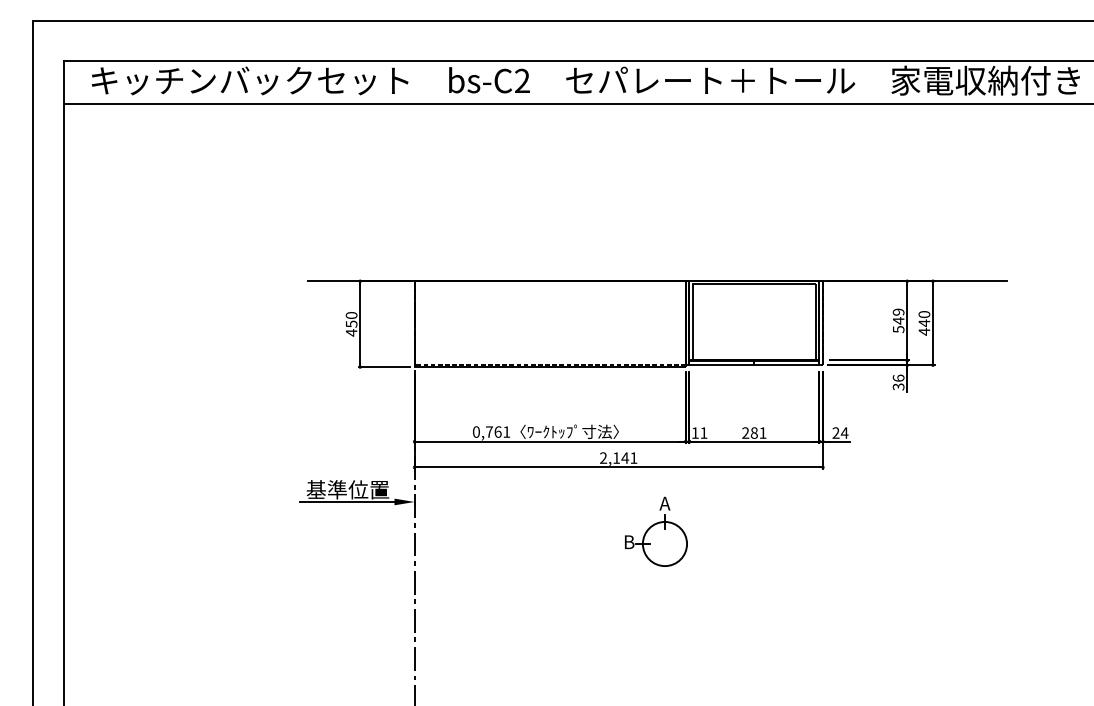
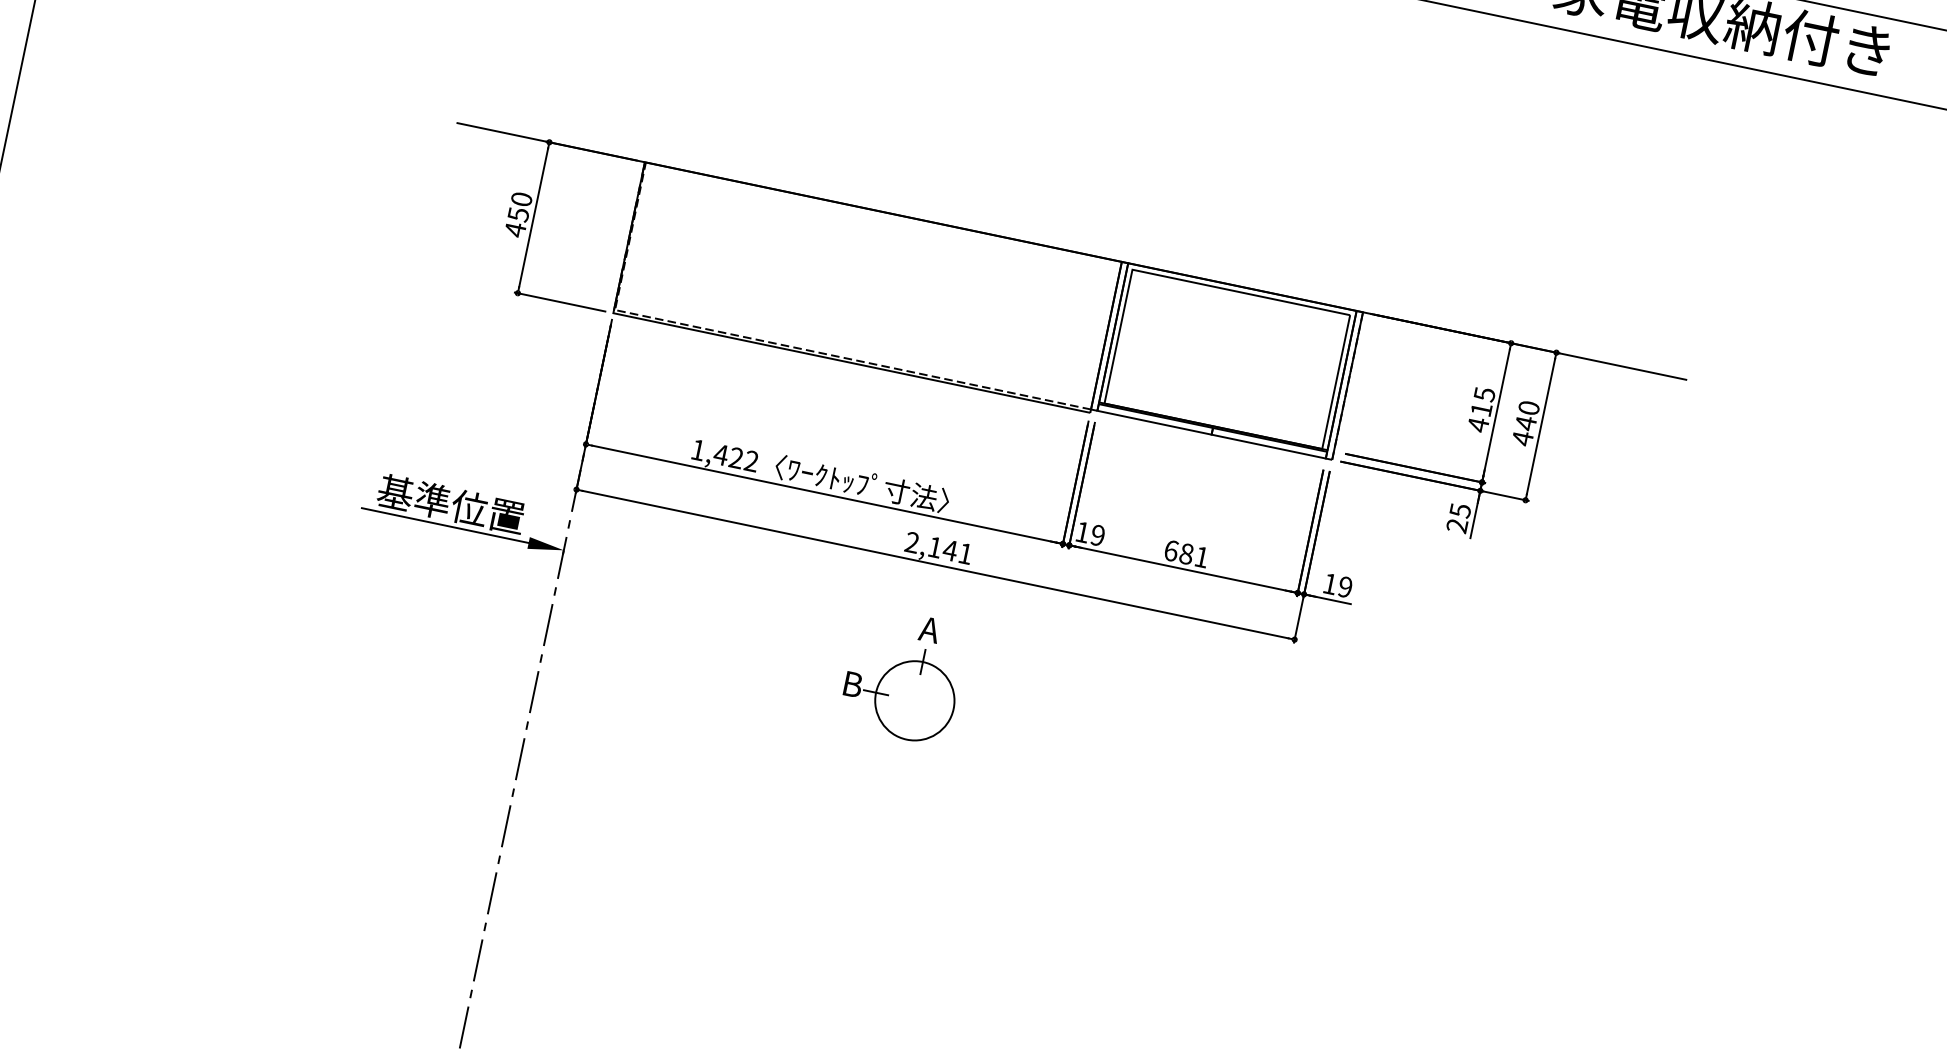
text: (898, 320) -> (1481, 409), 549 -> 415
text: (898, 382) -> (1458, 518), 36 -> 25
text: (491, 431) -> (725, 454), 0,761 -> 1,422
text: (703, 432) -> (1097, 534), 11 -> 19
text: (745, 432) -> (1171, 549), 281 -> 681
text: (840, 432) -> (1338, 584), 24 -> 19
part: (656, 531) -> (904, 675), moved

